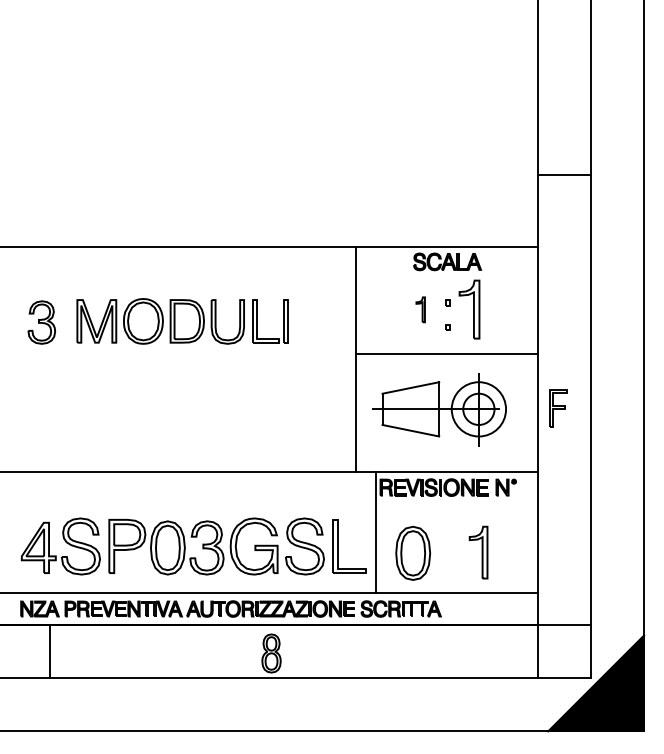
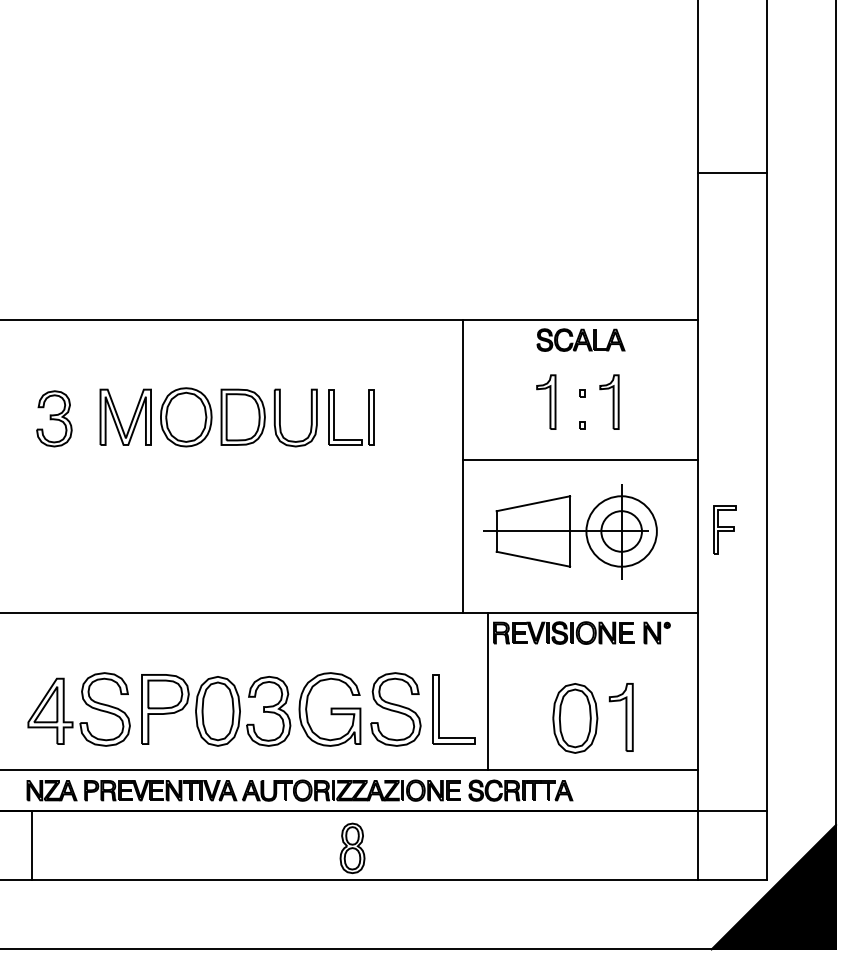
line: (563, 174) -> (731, 172), moved
part: (420, 309) -> (545, 401), size x1.67
part: (469, 309) -> (609, 401), size x0.71
part: (413, 552) -> (575, 717), moved
line: (49, 651) -> (31, 845), moved

